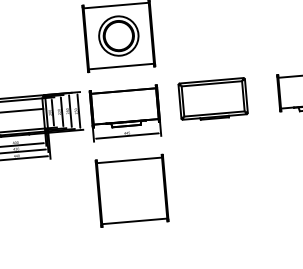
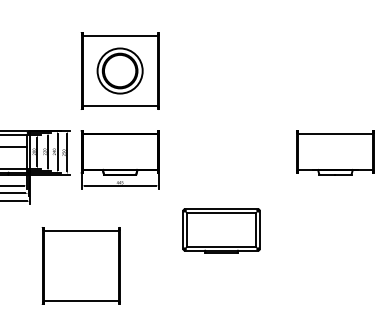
part: (213, 99) -> (221, 230), moved
part: (131, 190) -> (80, 265), moved

